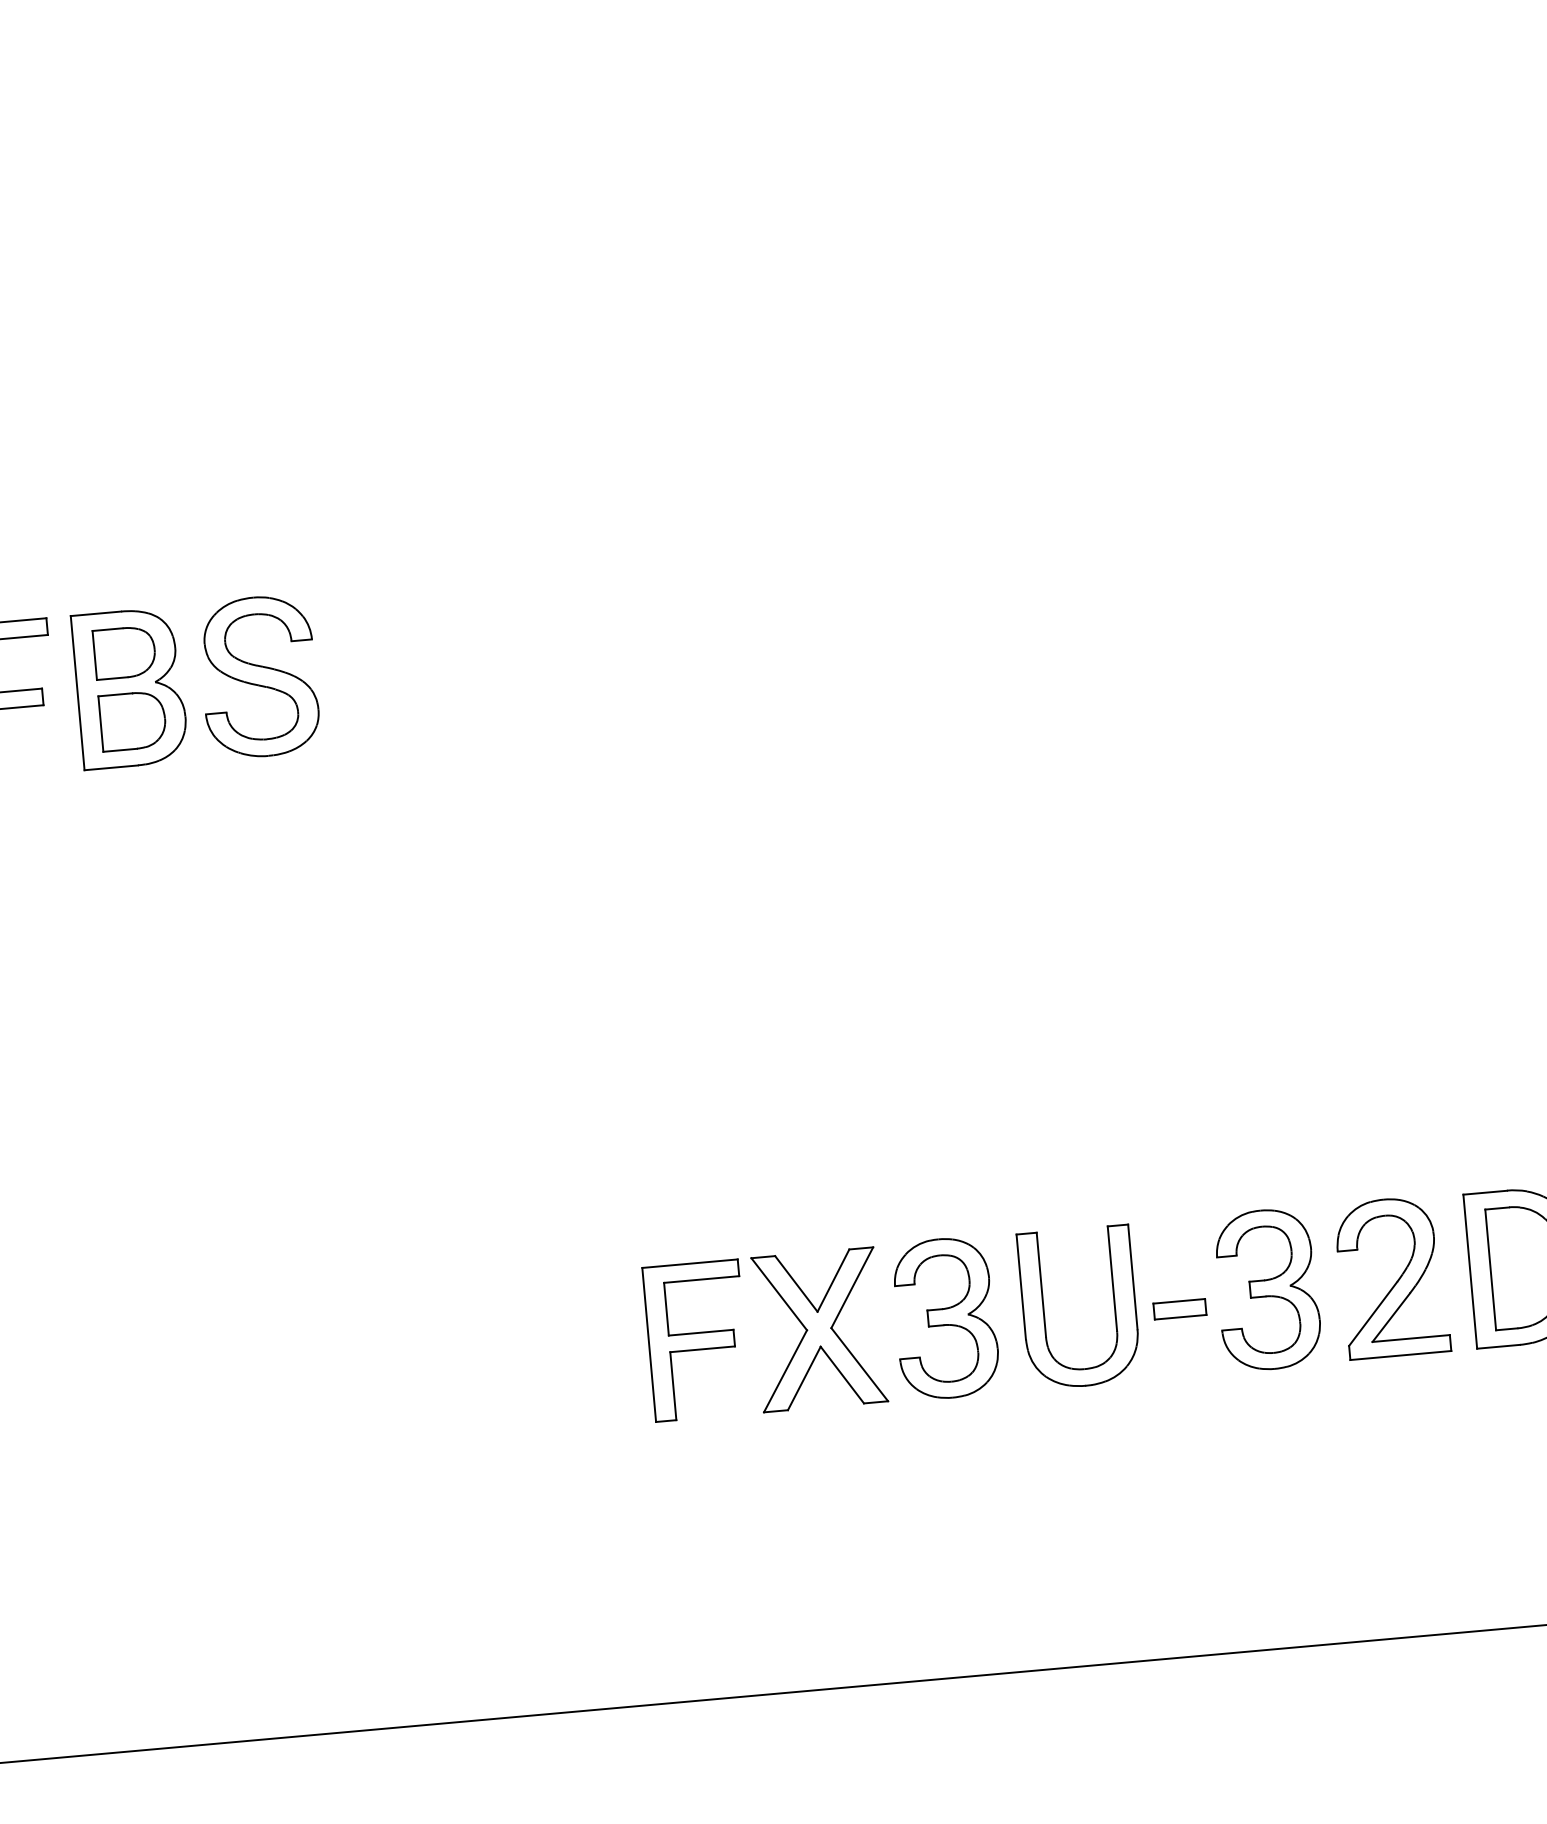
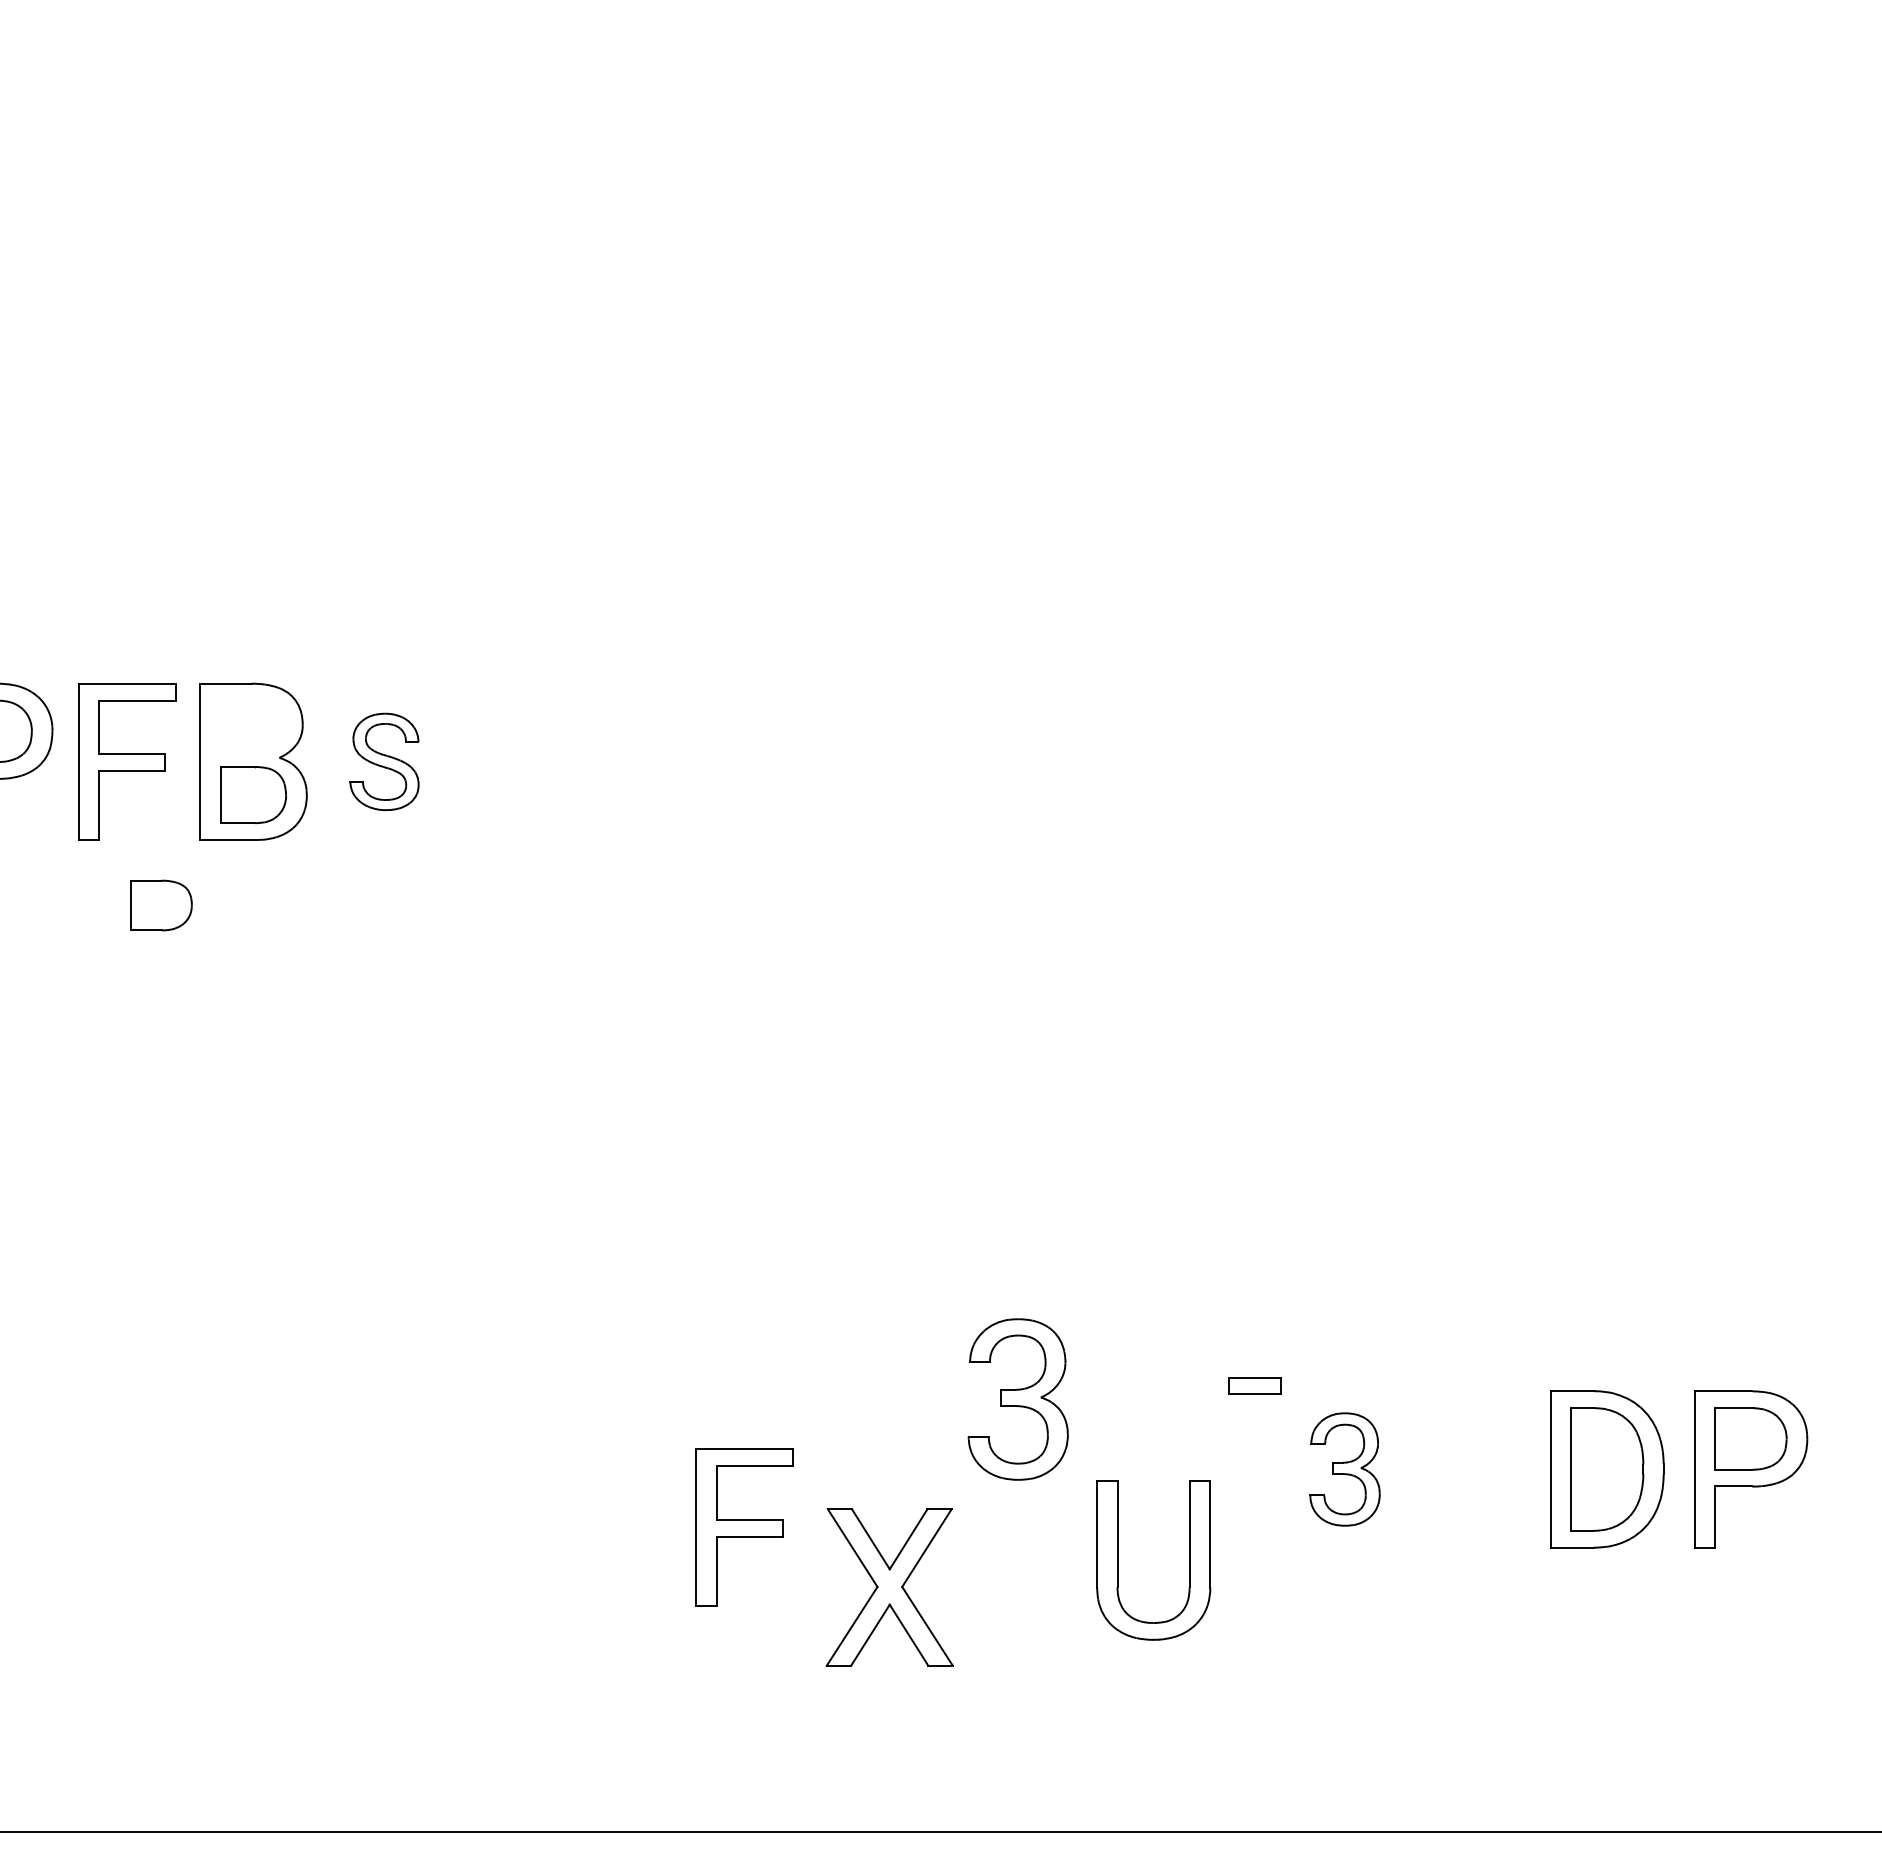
part: (124, 652) -> (161, 905), moved
part: (259, 676) -> (384, 761), size x0.6
part: (1392, 1277) -> (1471, 1468), removed
part: (1267, 1289) -> (1344, 1469), size x0.7
part: (1179, 1308) -> (1254, 1385), moved
part: (1044, 1310) -> (1118, 1560), moved
part: (945, 1318) -> (1017, 1399), moved
part: (818, 1329) -> (889, 1587), moved
part: (696, 1340) -> (744, 1527), moved

